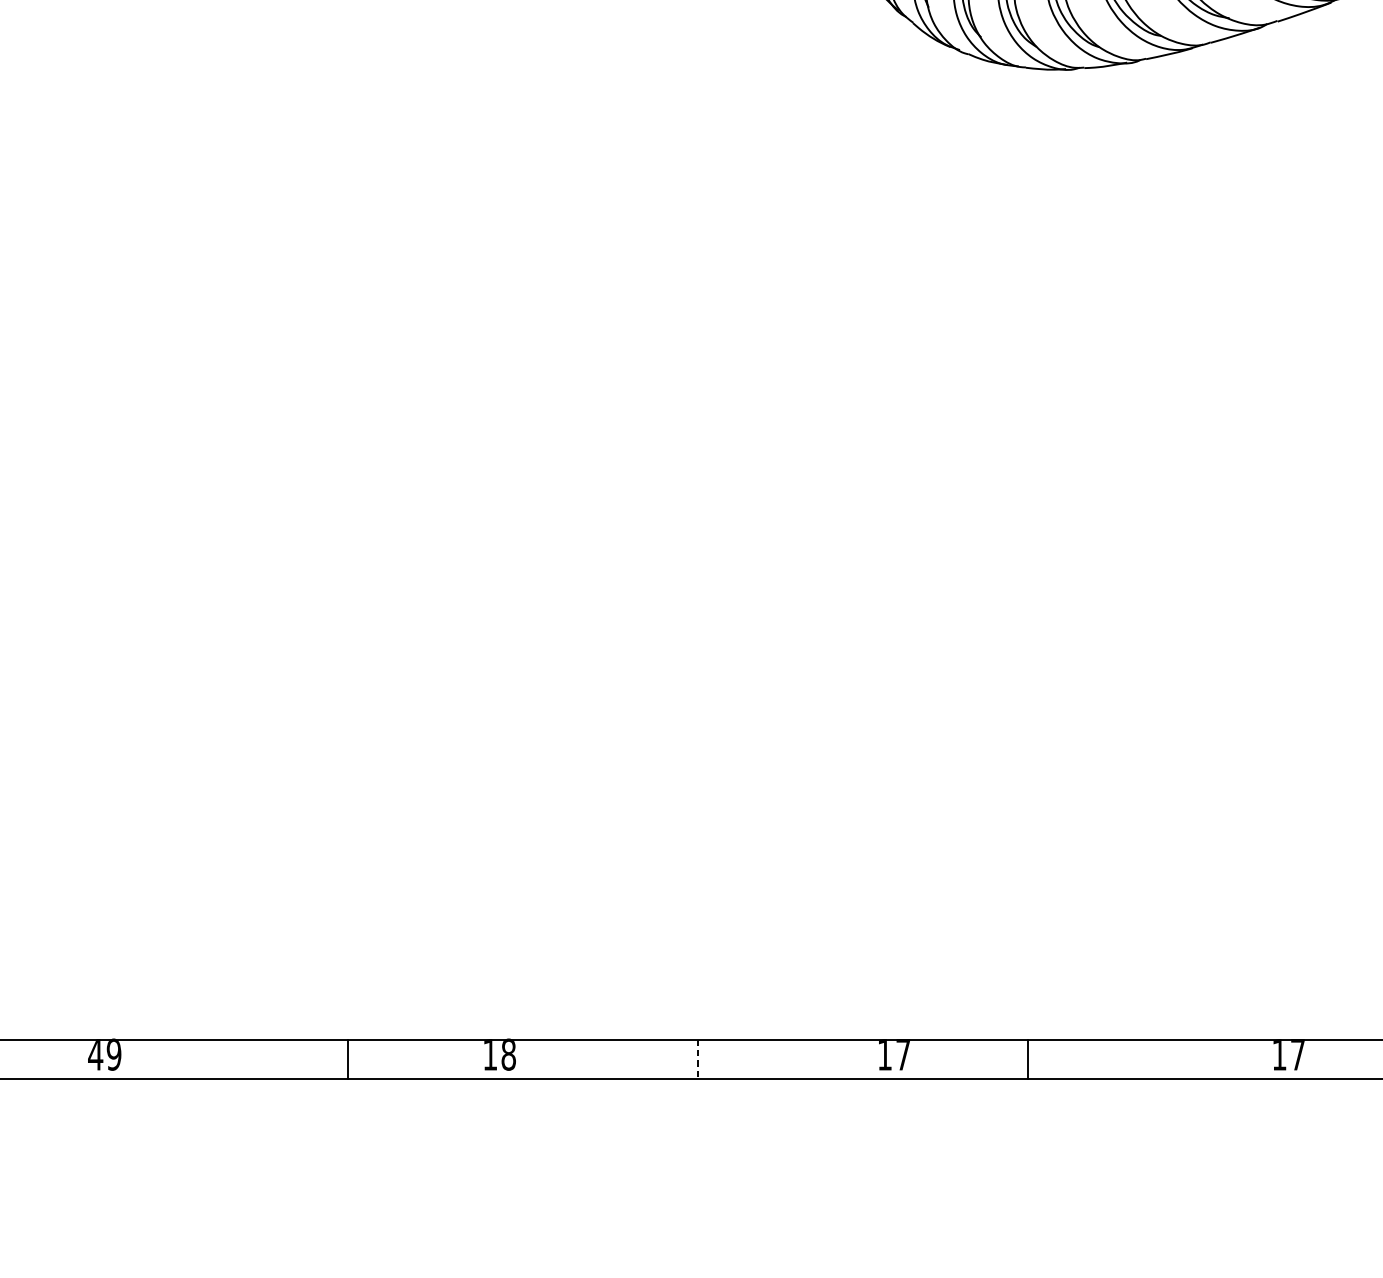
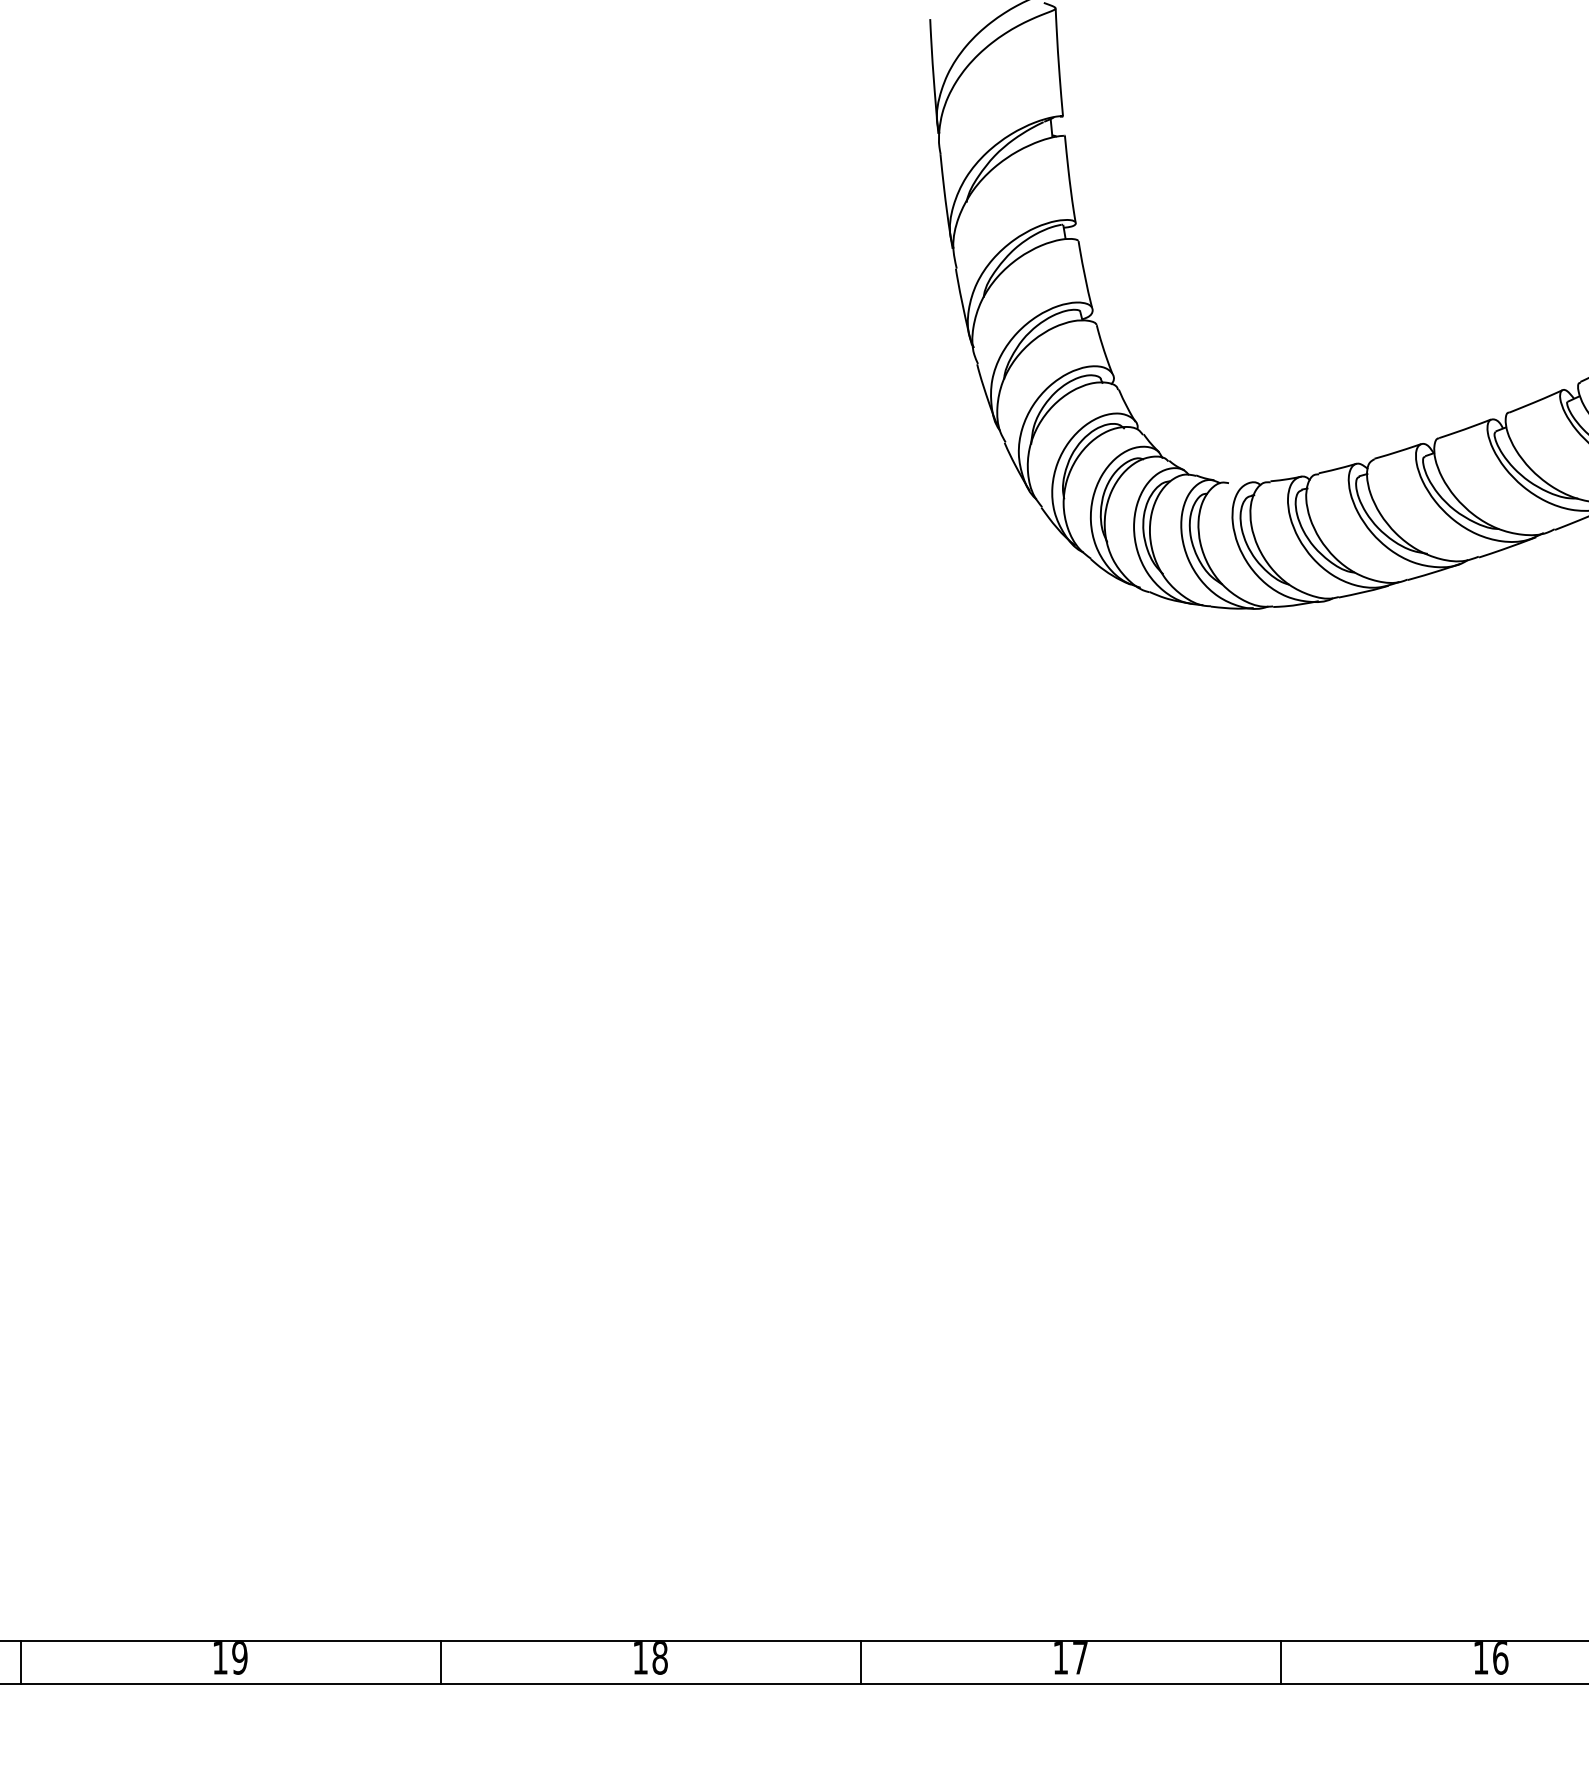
text: (95, 1055) -> (220, 1658), 49 -> 19
text: (1297, 1055) -> (1500, 1658), 17 -> 16
line: (347, 1059) -> (440, 1662), moved
line: (697, 1059) -> (861, 1662), dashed -> solid
line: (1028, 1059) -> (1281, 1662), moved

